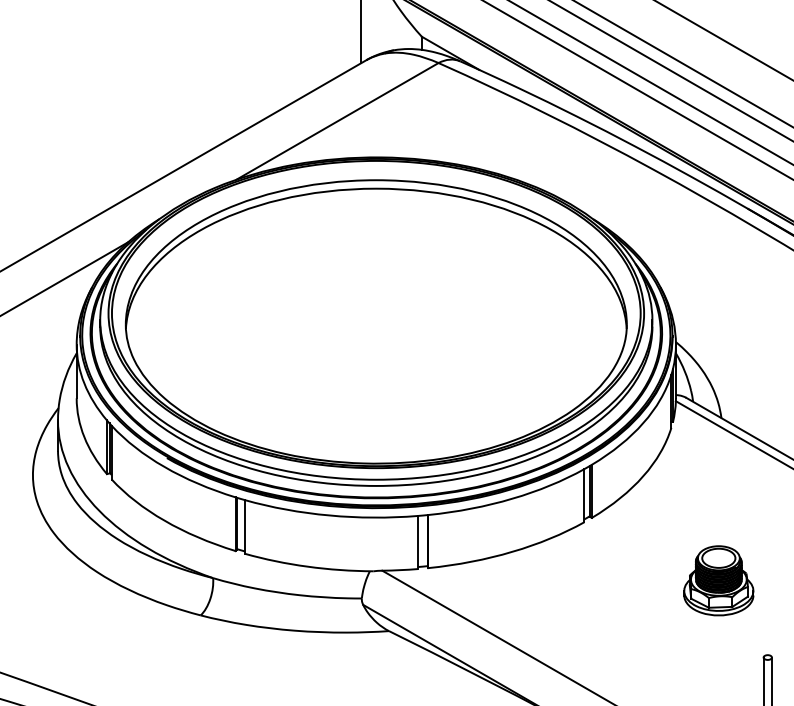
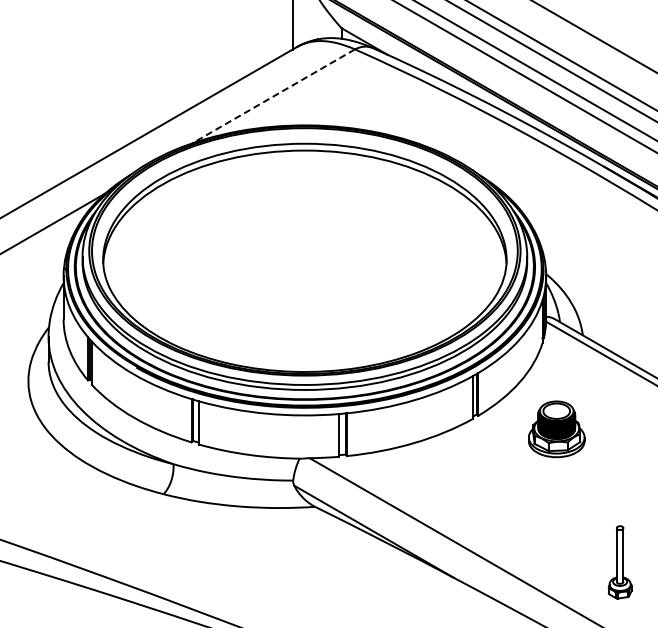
line: (337, 121) -> (273, 96), solid -> dashed
part: (718, 581) -> (556, 429), moved

